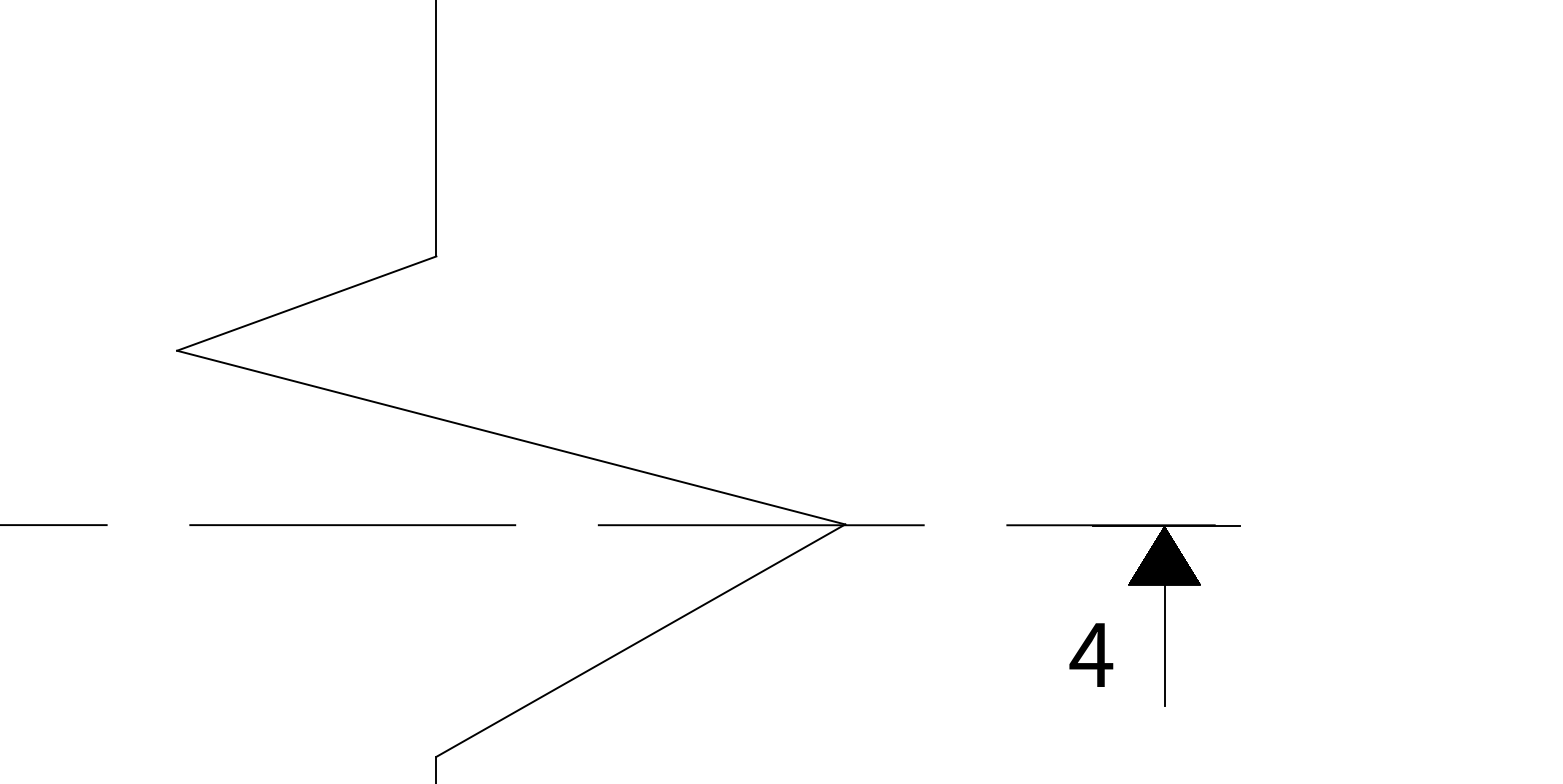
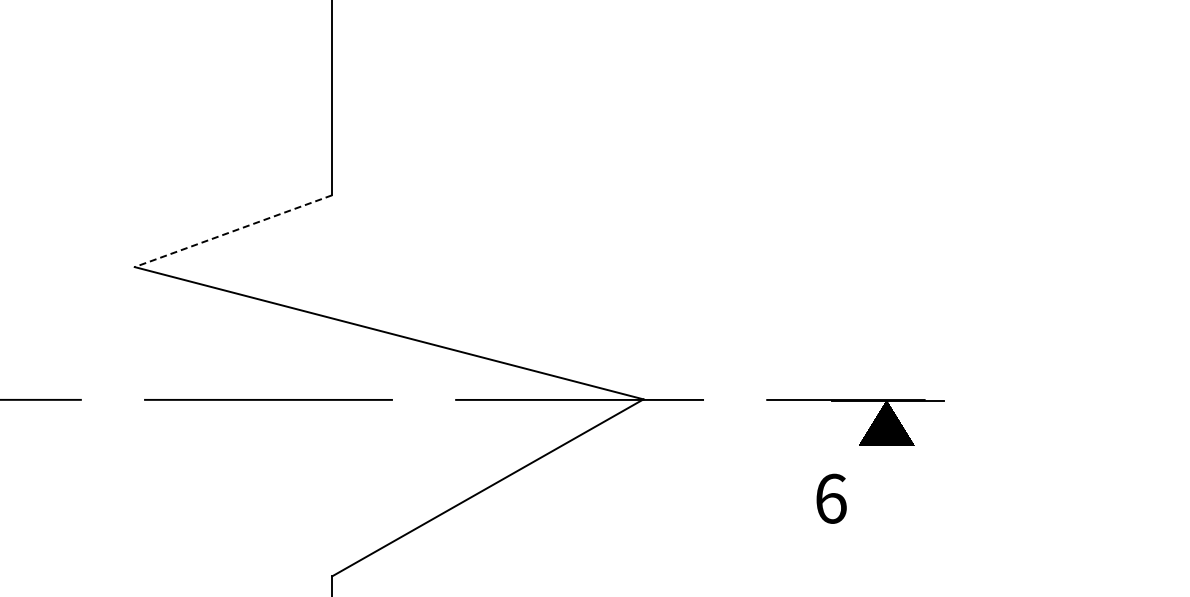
line: (306, 304) -> (233, 231), solid -> dashed
line: (1164, 636) -> (886, 484), removed
text: (1090, 654) -> (830, 498), 4 -> 6

